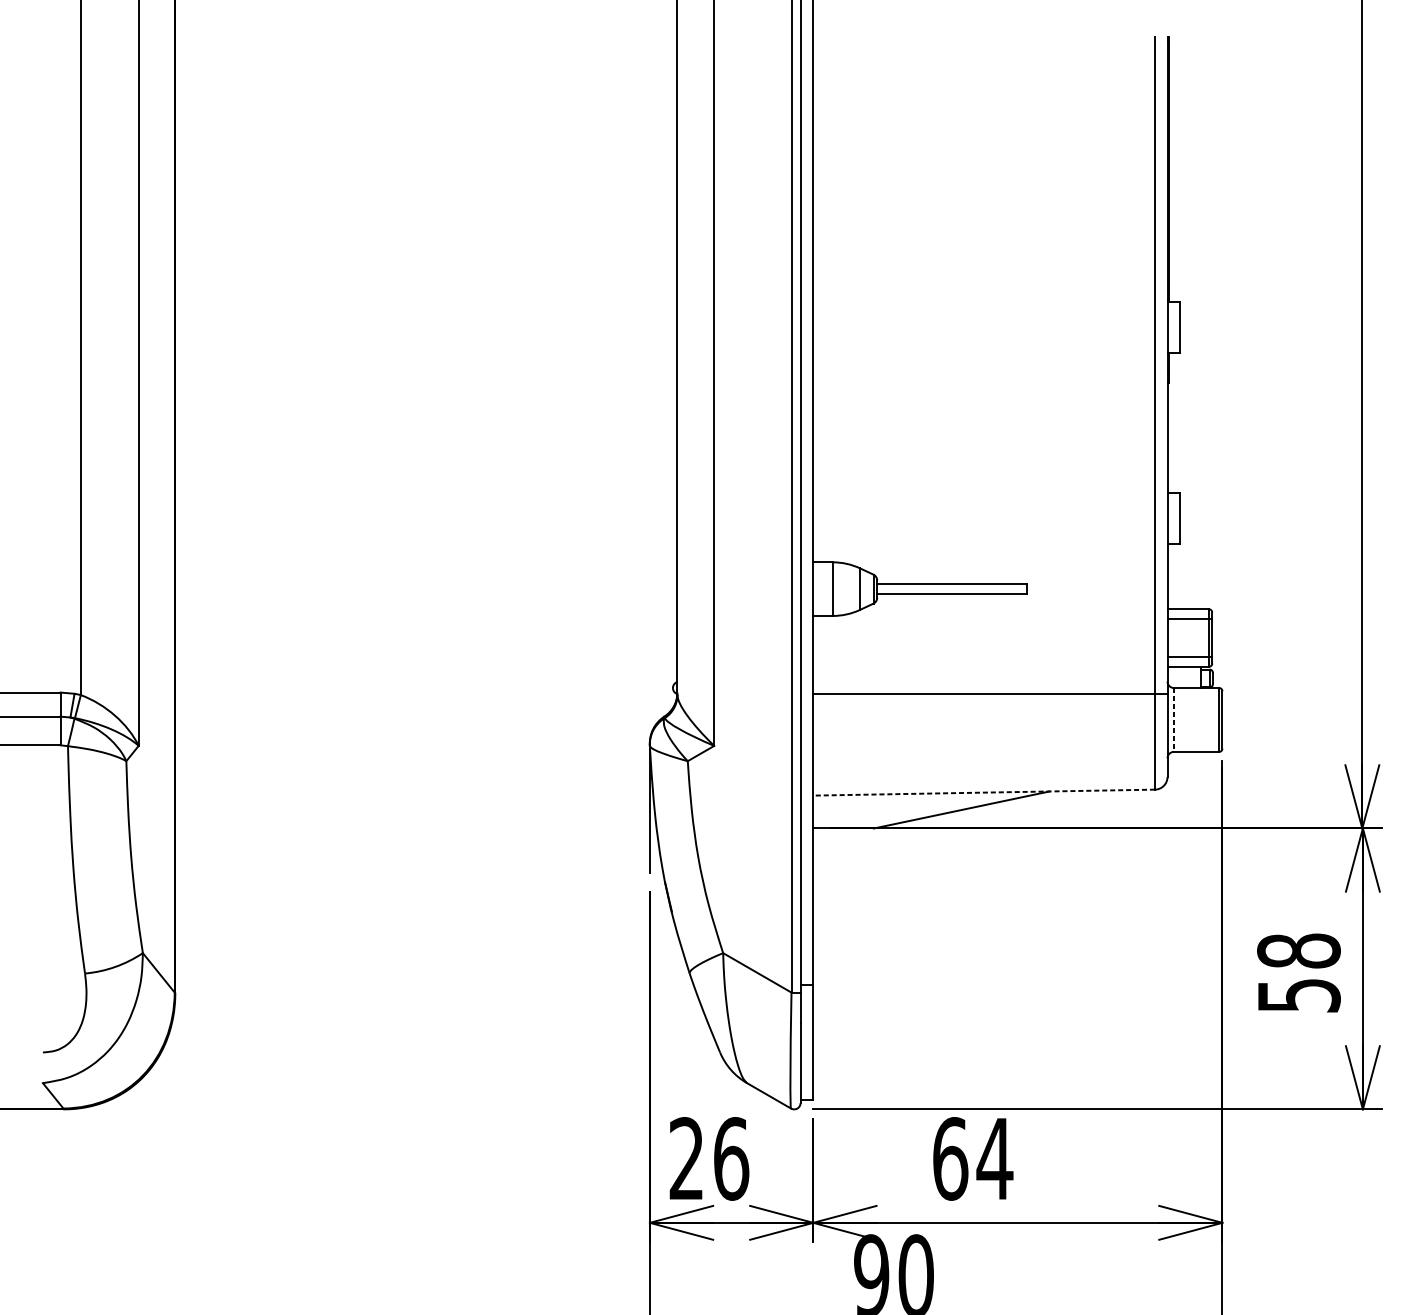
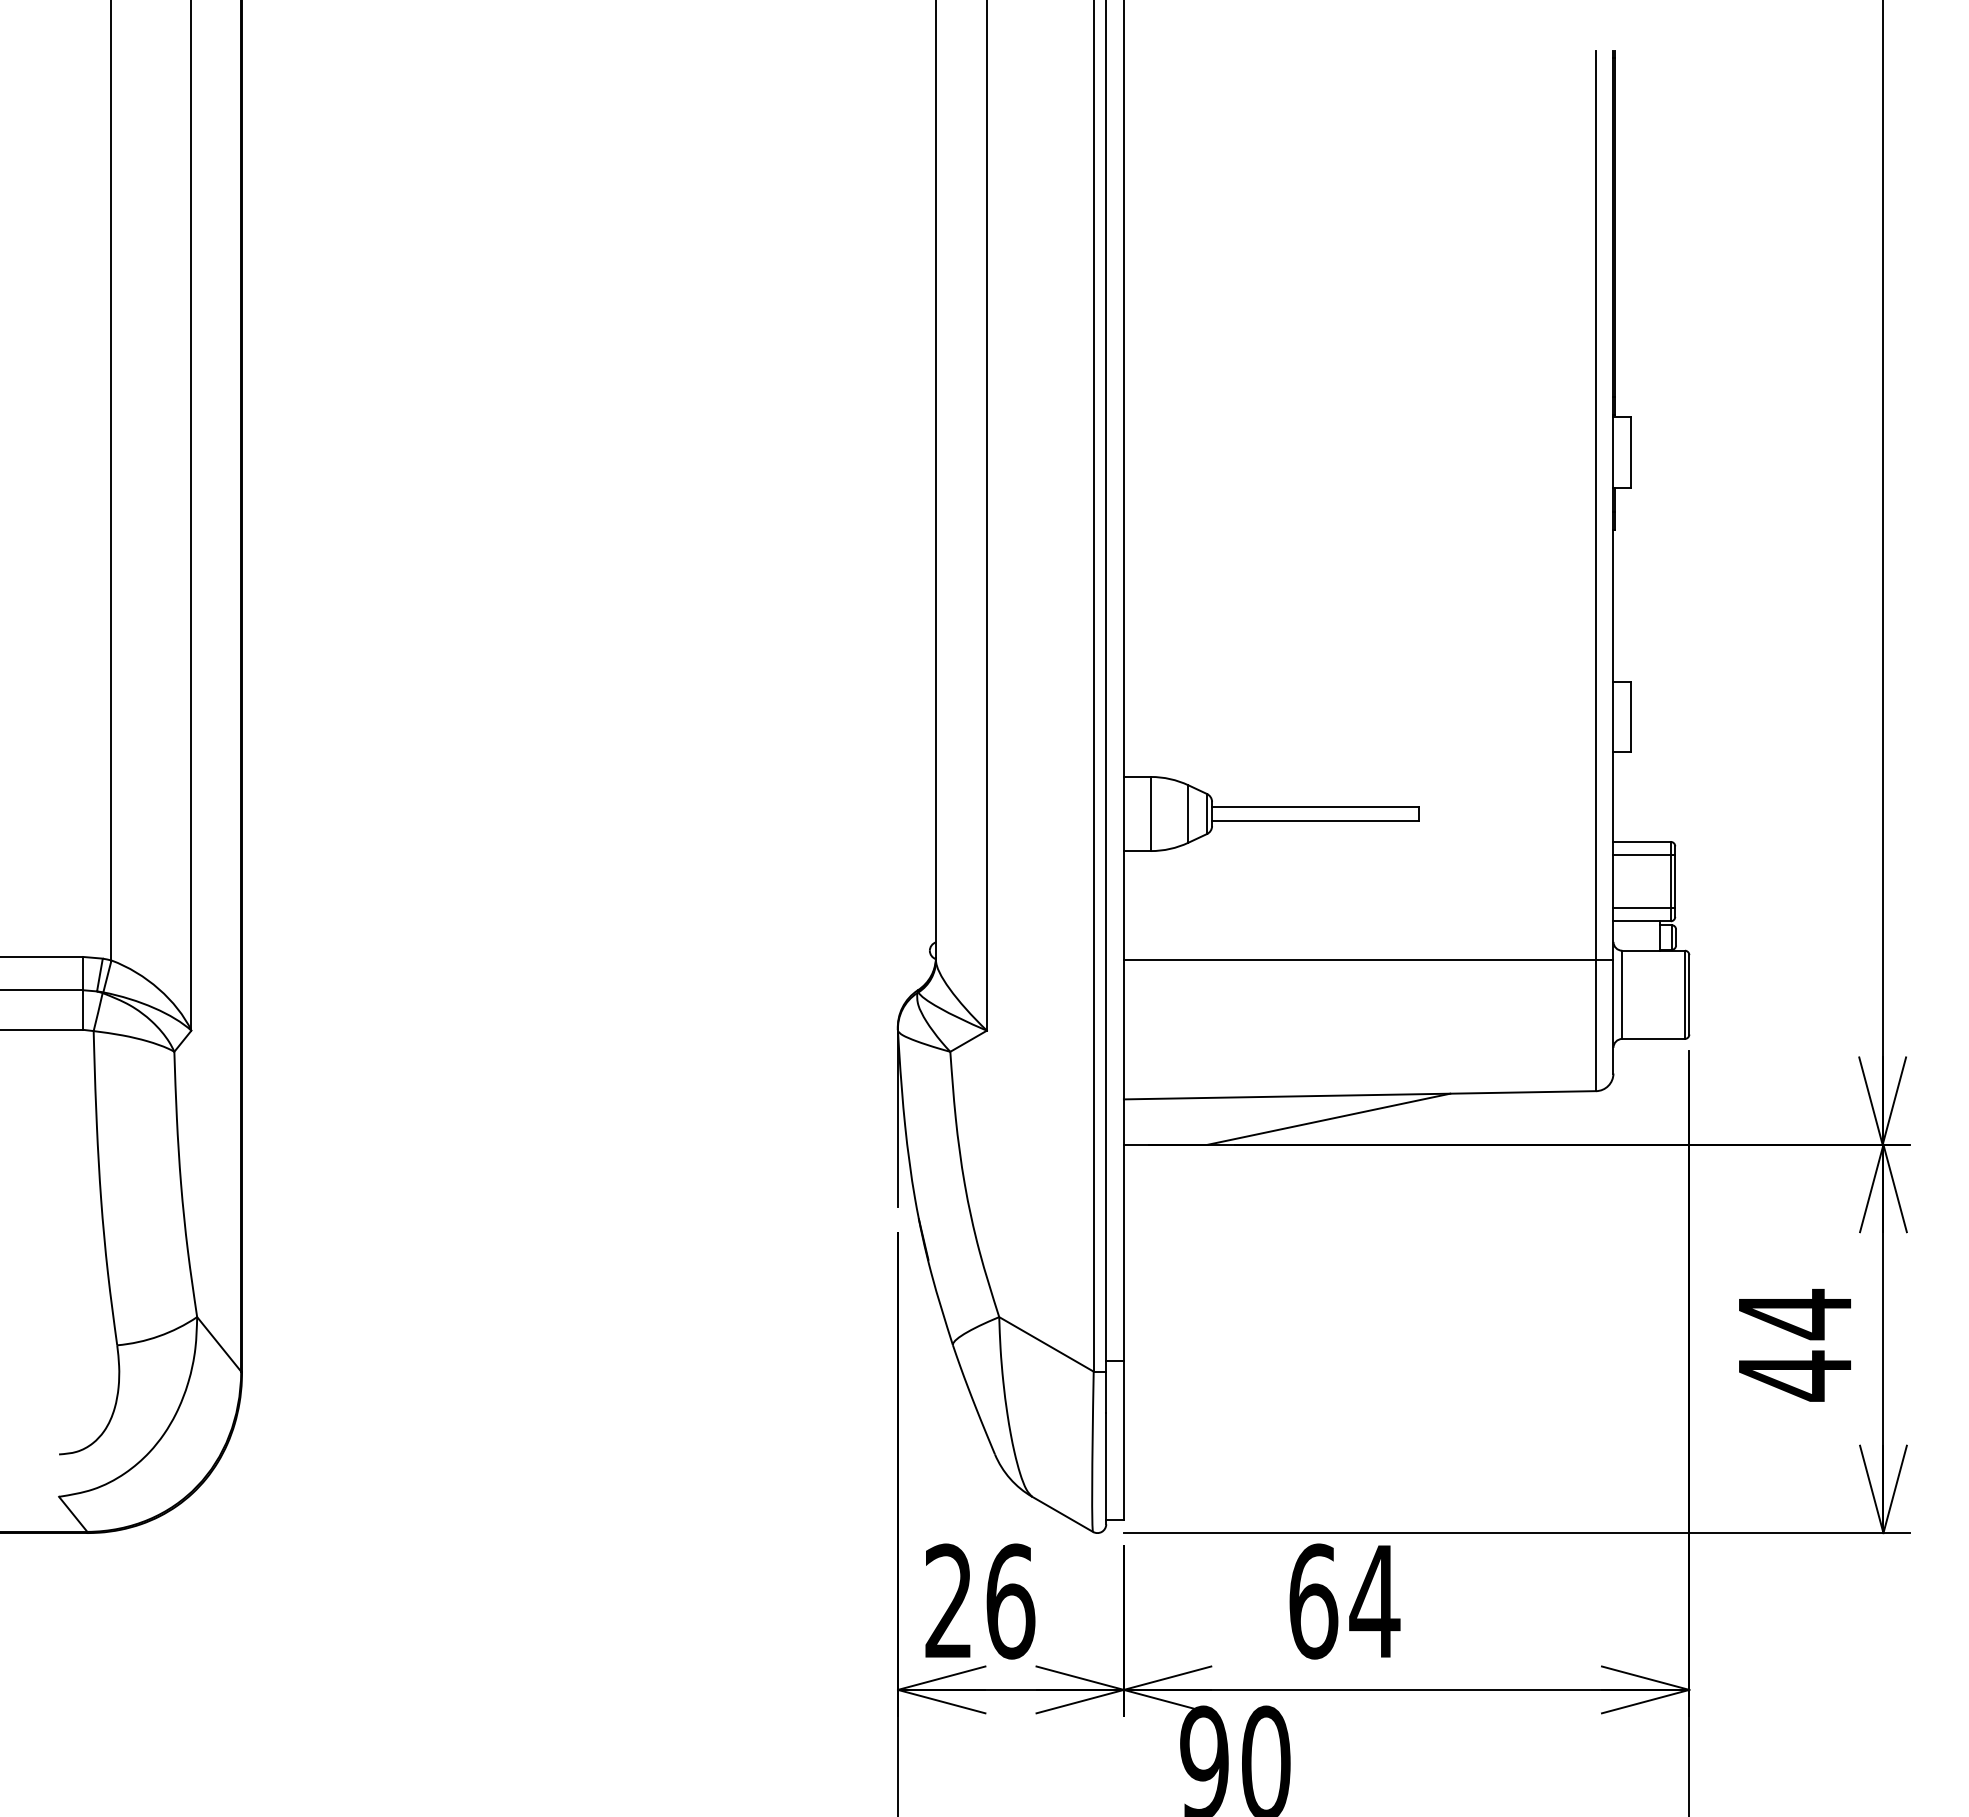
line: (1174, 720) -> (1622, 995), dashed -> solid
line: (983, 792) -> (1359, 1095), dashed -> solid
text: (1299, 972) -> (1795, 1344), 58 -> 44

